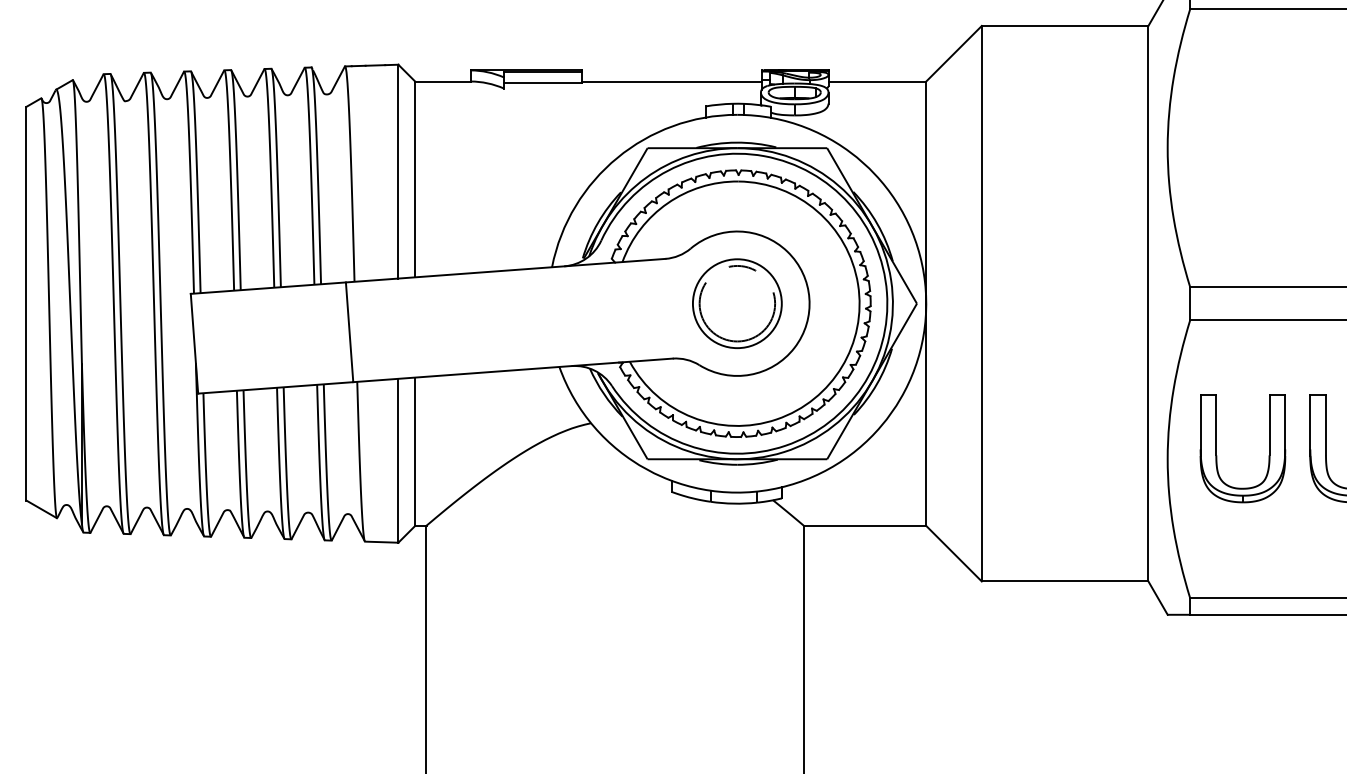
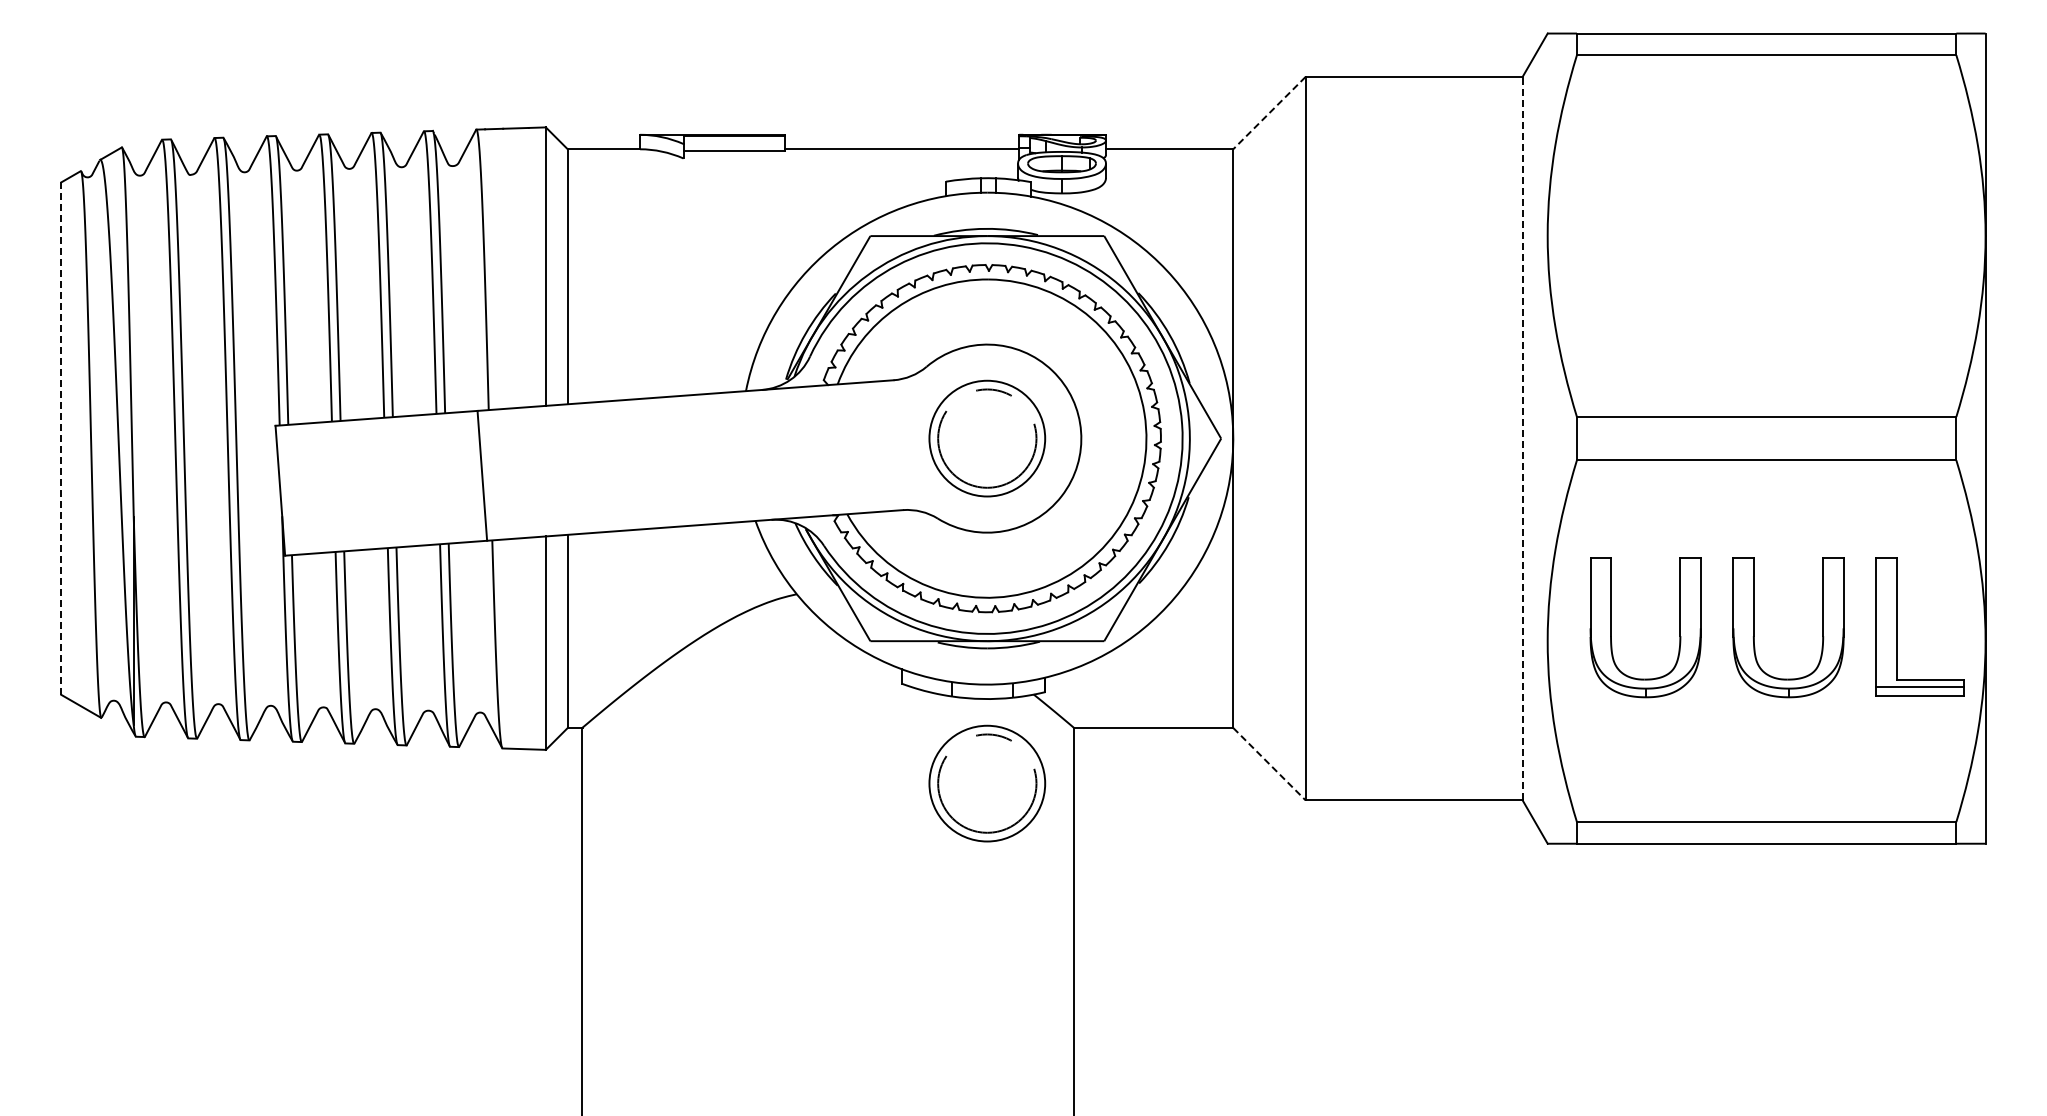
line: (954, 54) -> (1269, 113), solid -> dashed
line: (1148, 303) -> (1522, 438), solid -> dashed
line: (26, 304) -> (61, 439), solid -> dashed
line: (954, 553) -> (1269, 764), solid -> dashed
part: (737, 568) -> (987, 783), added

